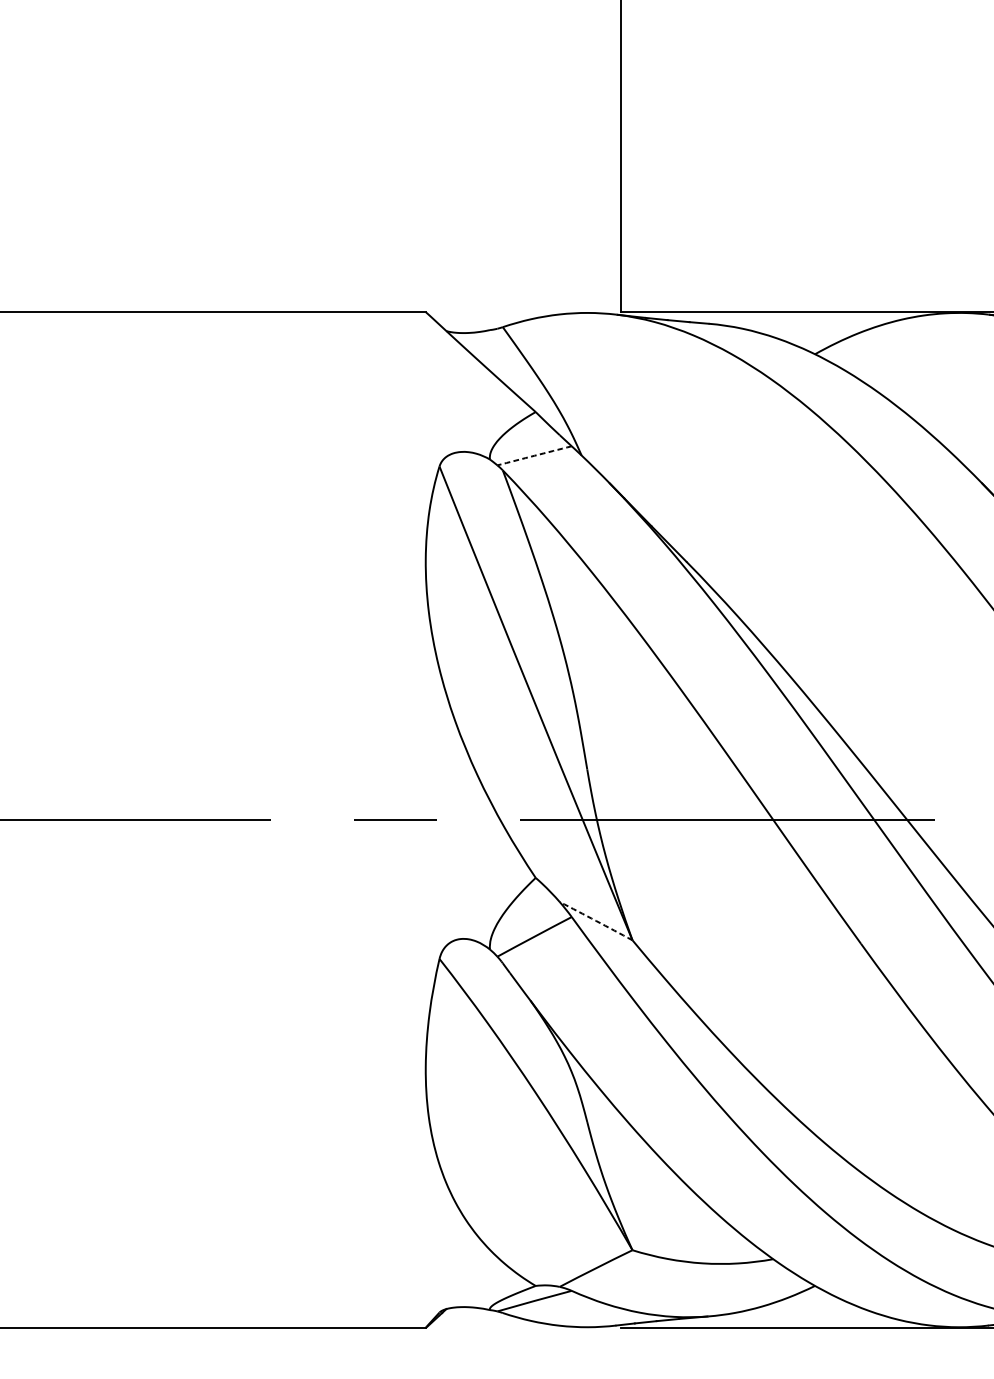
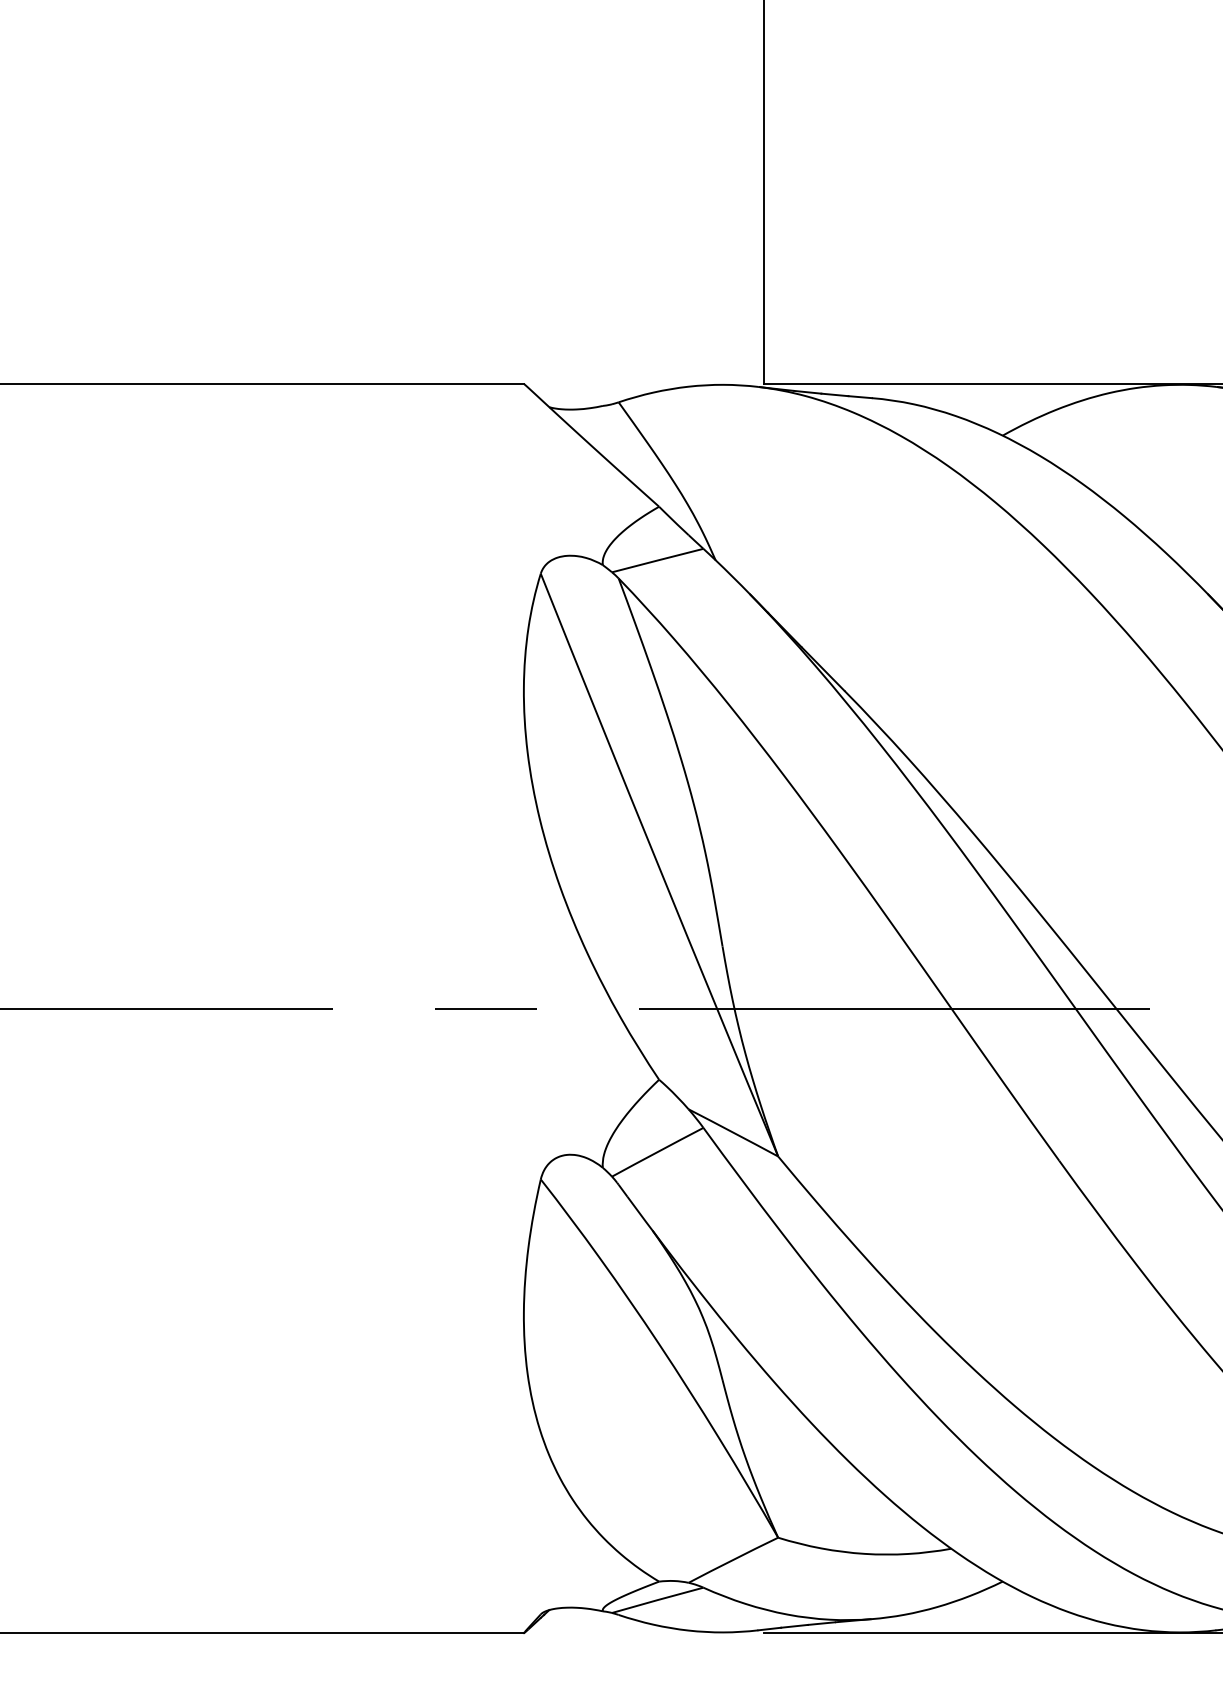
arc: (534, 455) -> (657, 560), dashed -> solid
arc: (596, 920) -> (733, 1132), dashed -> solid

